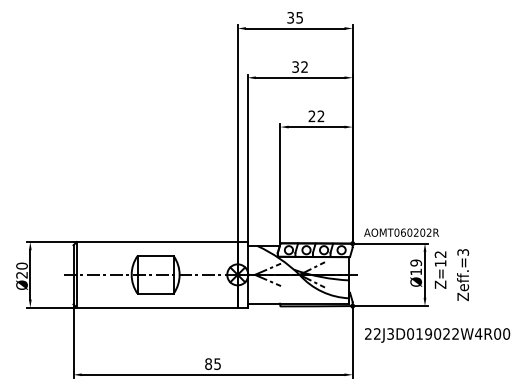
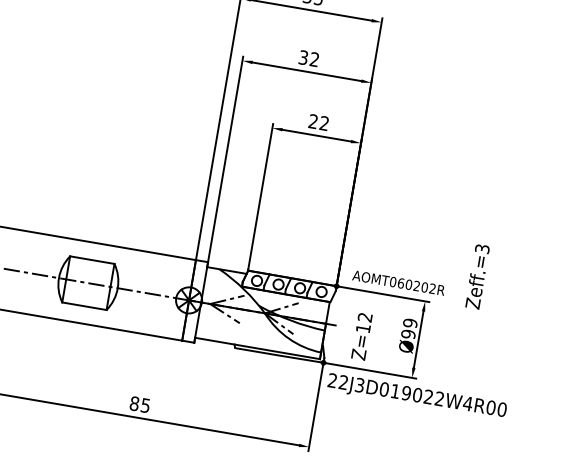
text: (440, 269) -> (361, 335), moved
text: (416, 271) -> (408, 333), Ø19 -> Ø99
text: (463, 275) -> (477, 277), moved
text: (437, 335) -> (417, 396), moved

